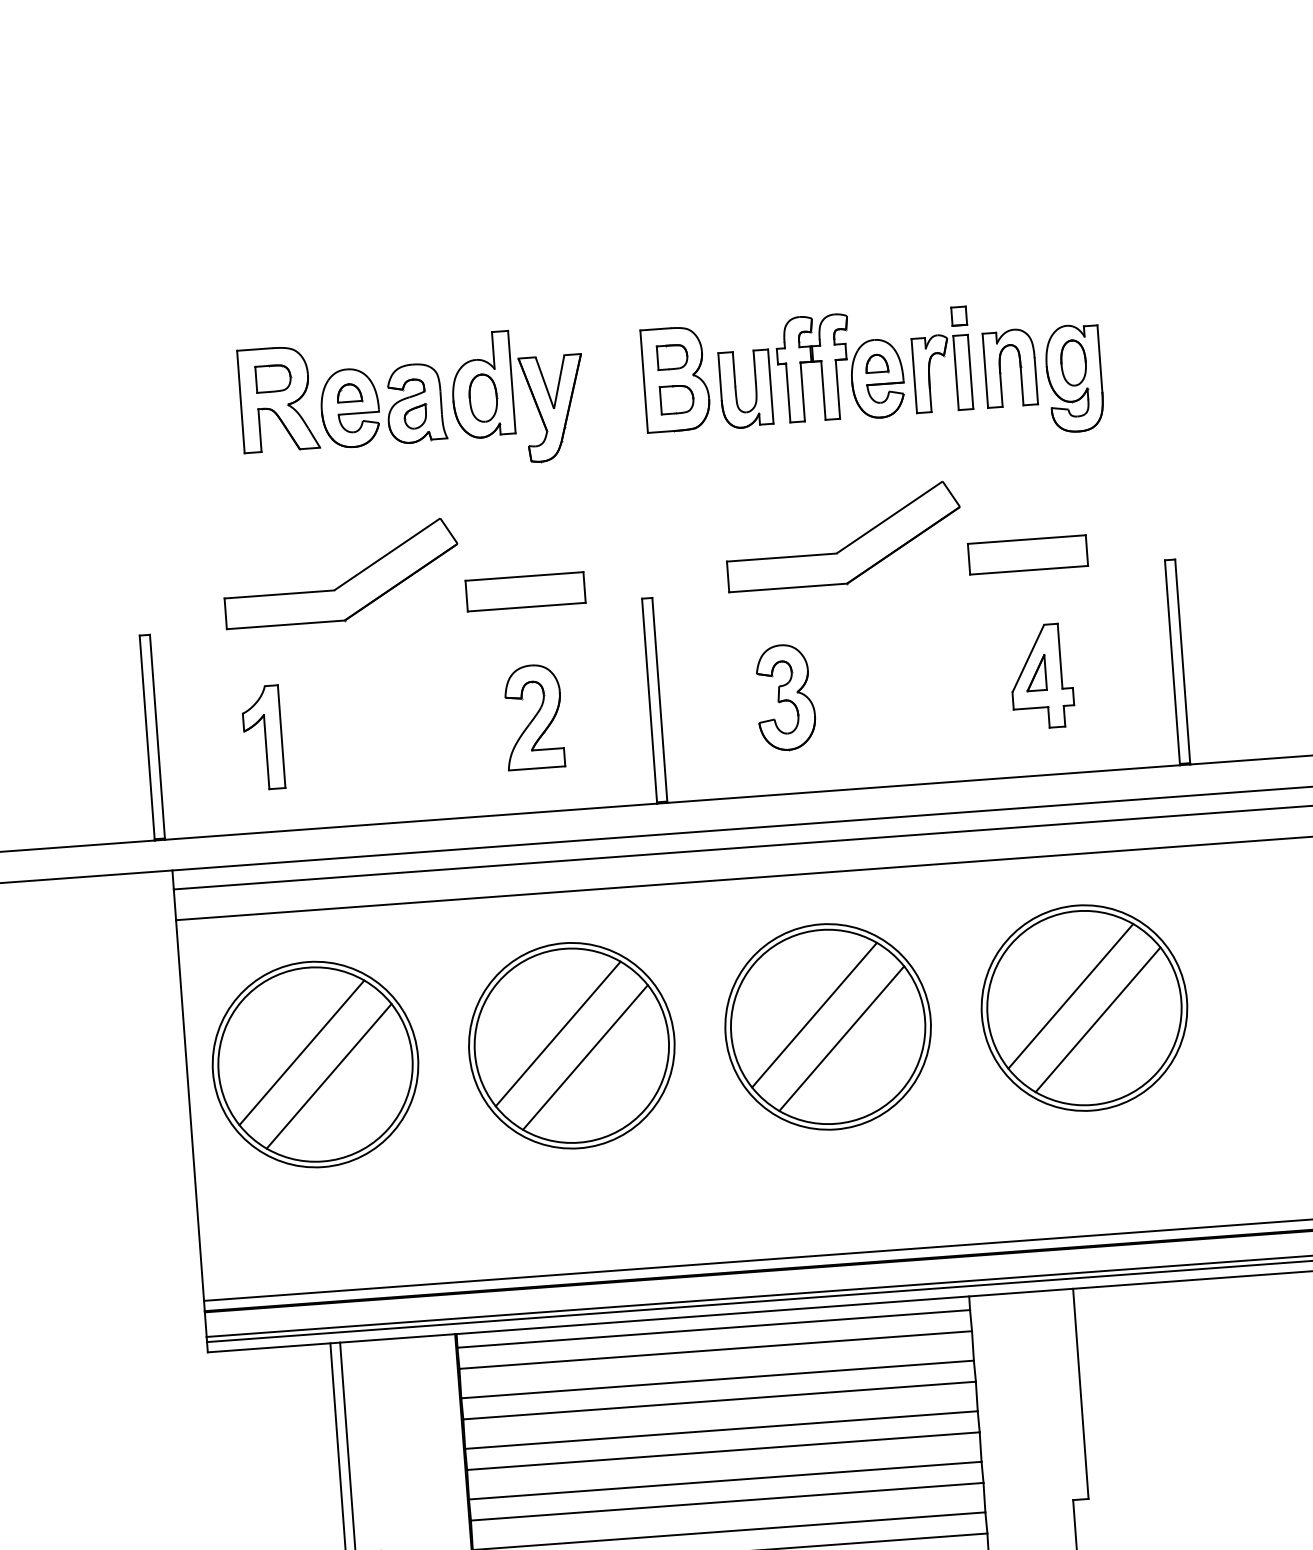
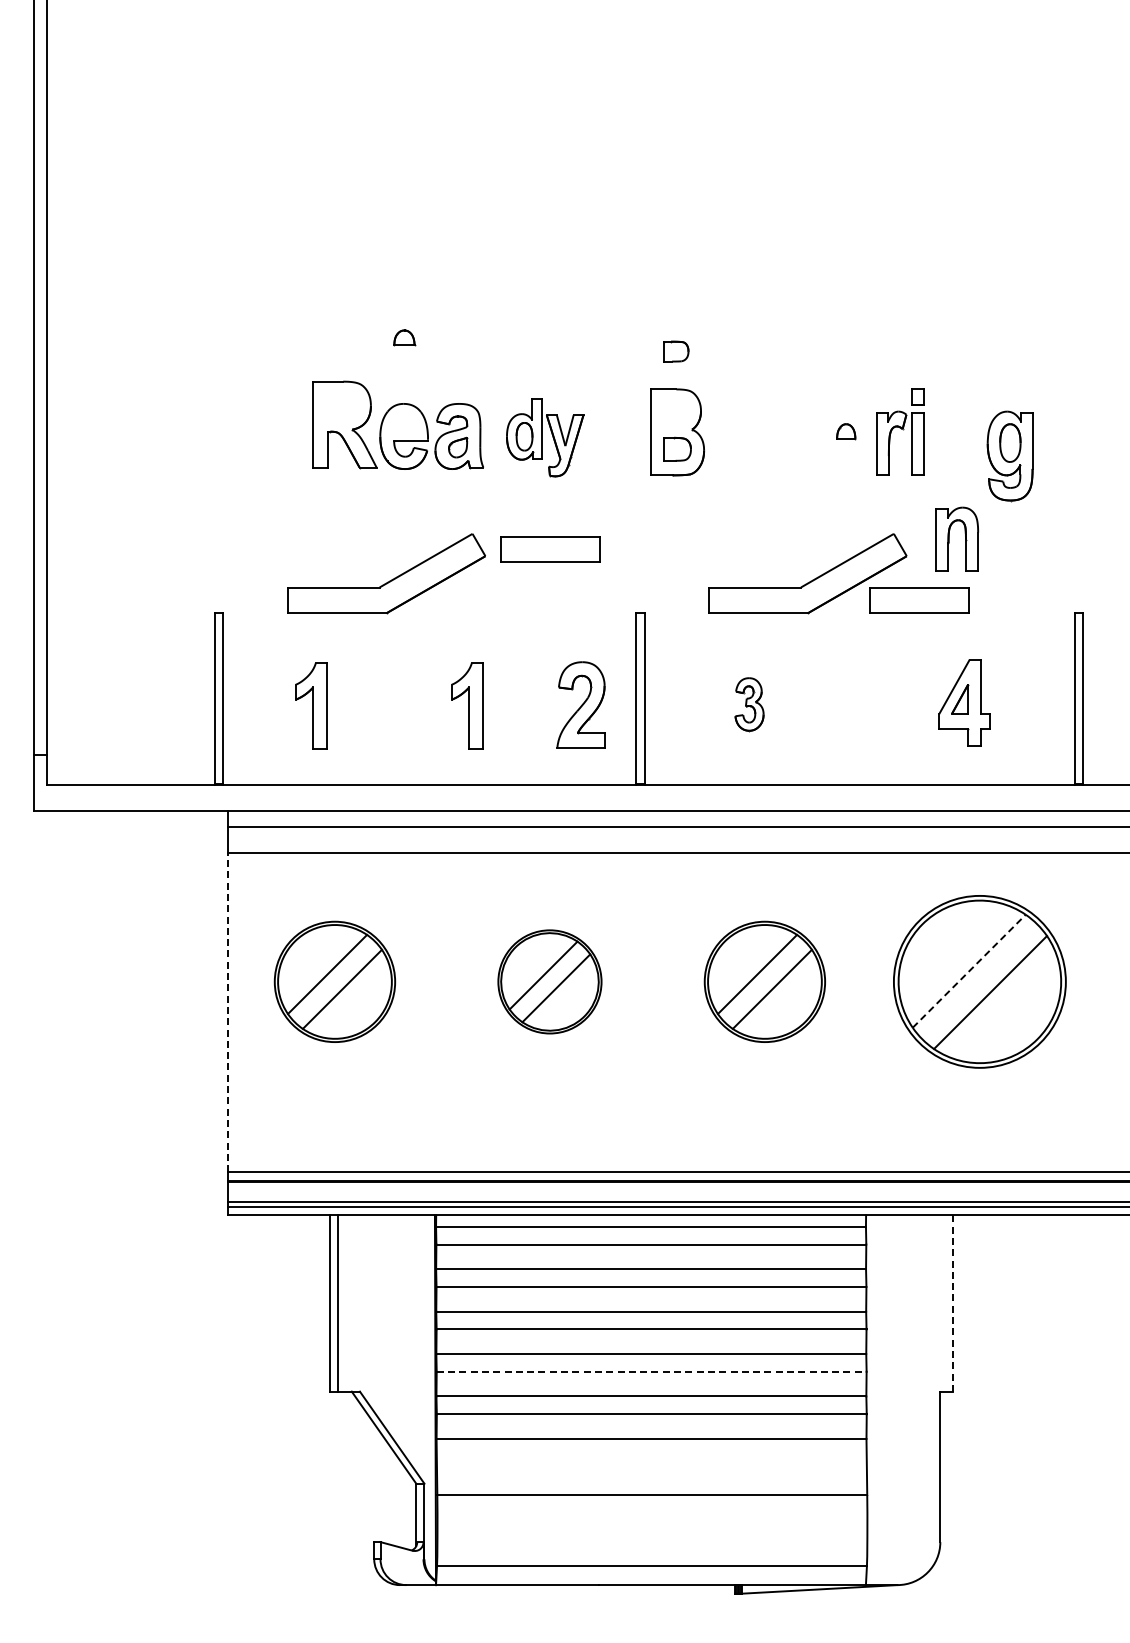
part: (672, 356) -> (676, 351), moved
part: (1000, 367) -> (949, 538), moved
part: (810, 369) -> (790, 432), removed
part: (274, 377) -> (342, 406), removed
part: (349, 392) -> (404, 337), moved
part: (517, 397) -> (544, 437), size x0.7
part: (1027, 555) -> (919, 600), moved
part: (525, 591) -> (550, 549), moved
part: (785, 697) -> (749, 704), size x0.6
part: (532, 716) -> (580, 704), moved
part: (449, 723) -> (467, 705), added
line: (1071, 996) -> (969, 971), solid -> dashed
part: (827, 1026) -> (764, 981), size x0.7
part: (571, 1045) -> (549, 981), size x0.6
part: (314, 1064) -> (334, 981), size x0.7
line: (190, 1110) -> (227, 1012), solid -> dashed
line: (1081, 1393) -> (953, 1303), solid -> dashed
line: (727, 1501) -> (651, 1371), solid -> dashed

